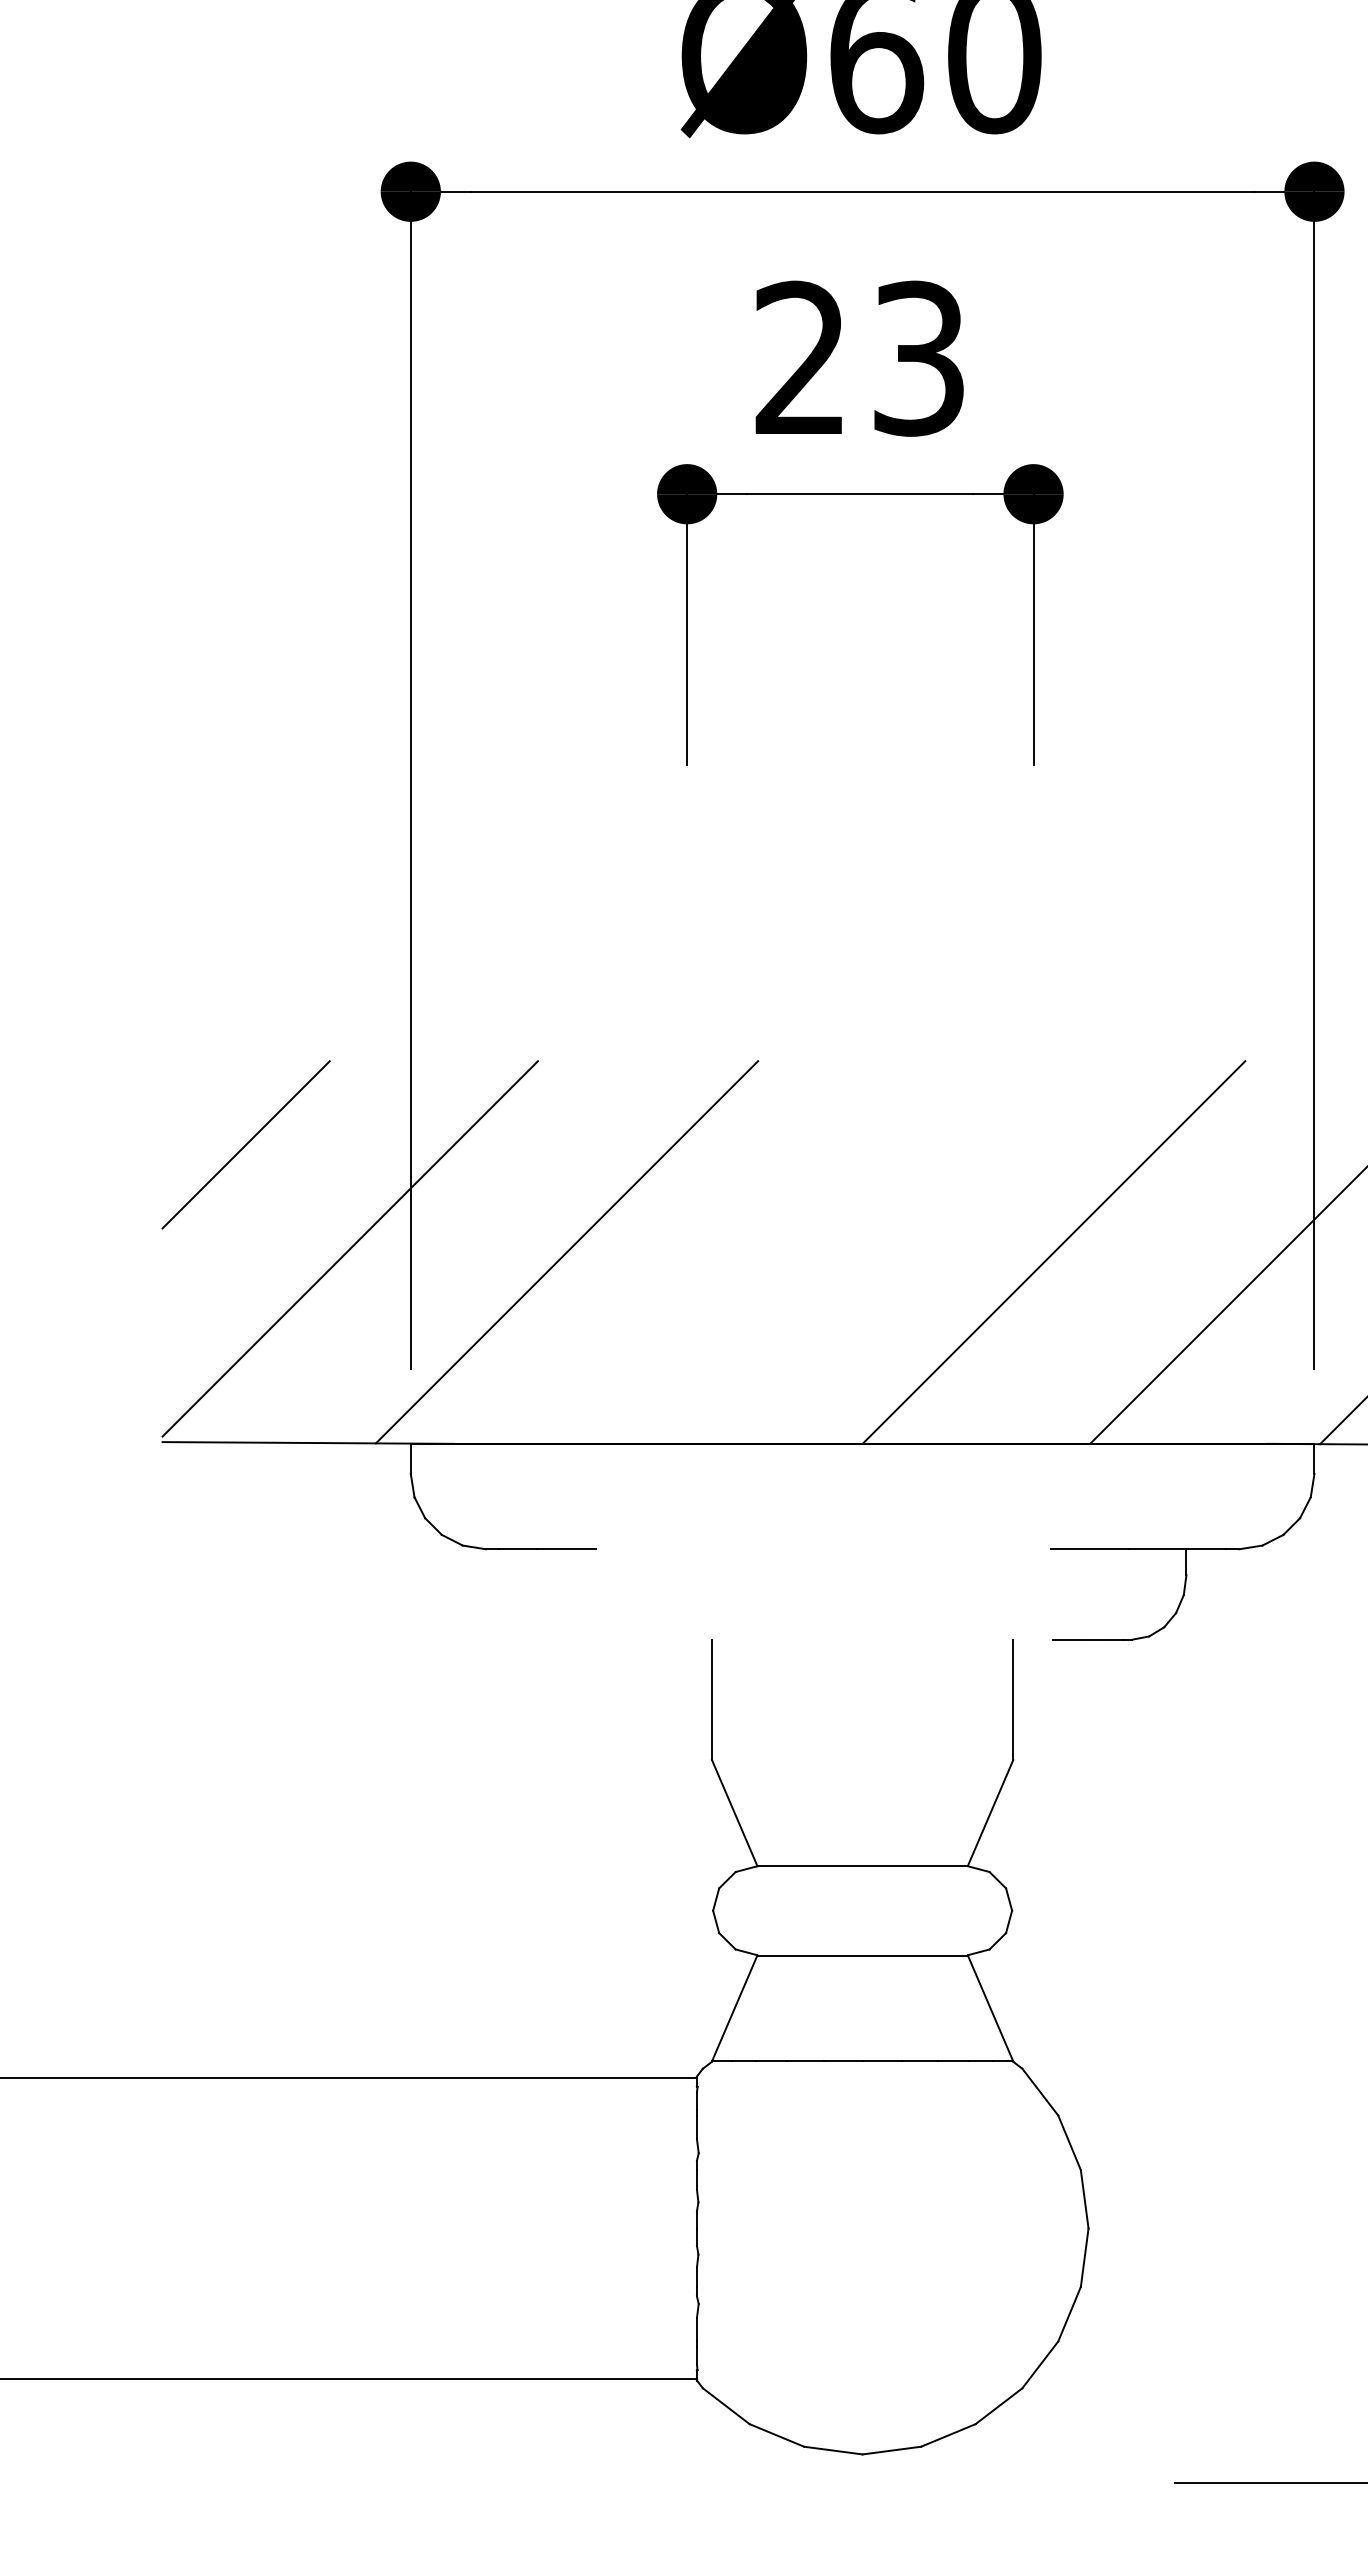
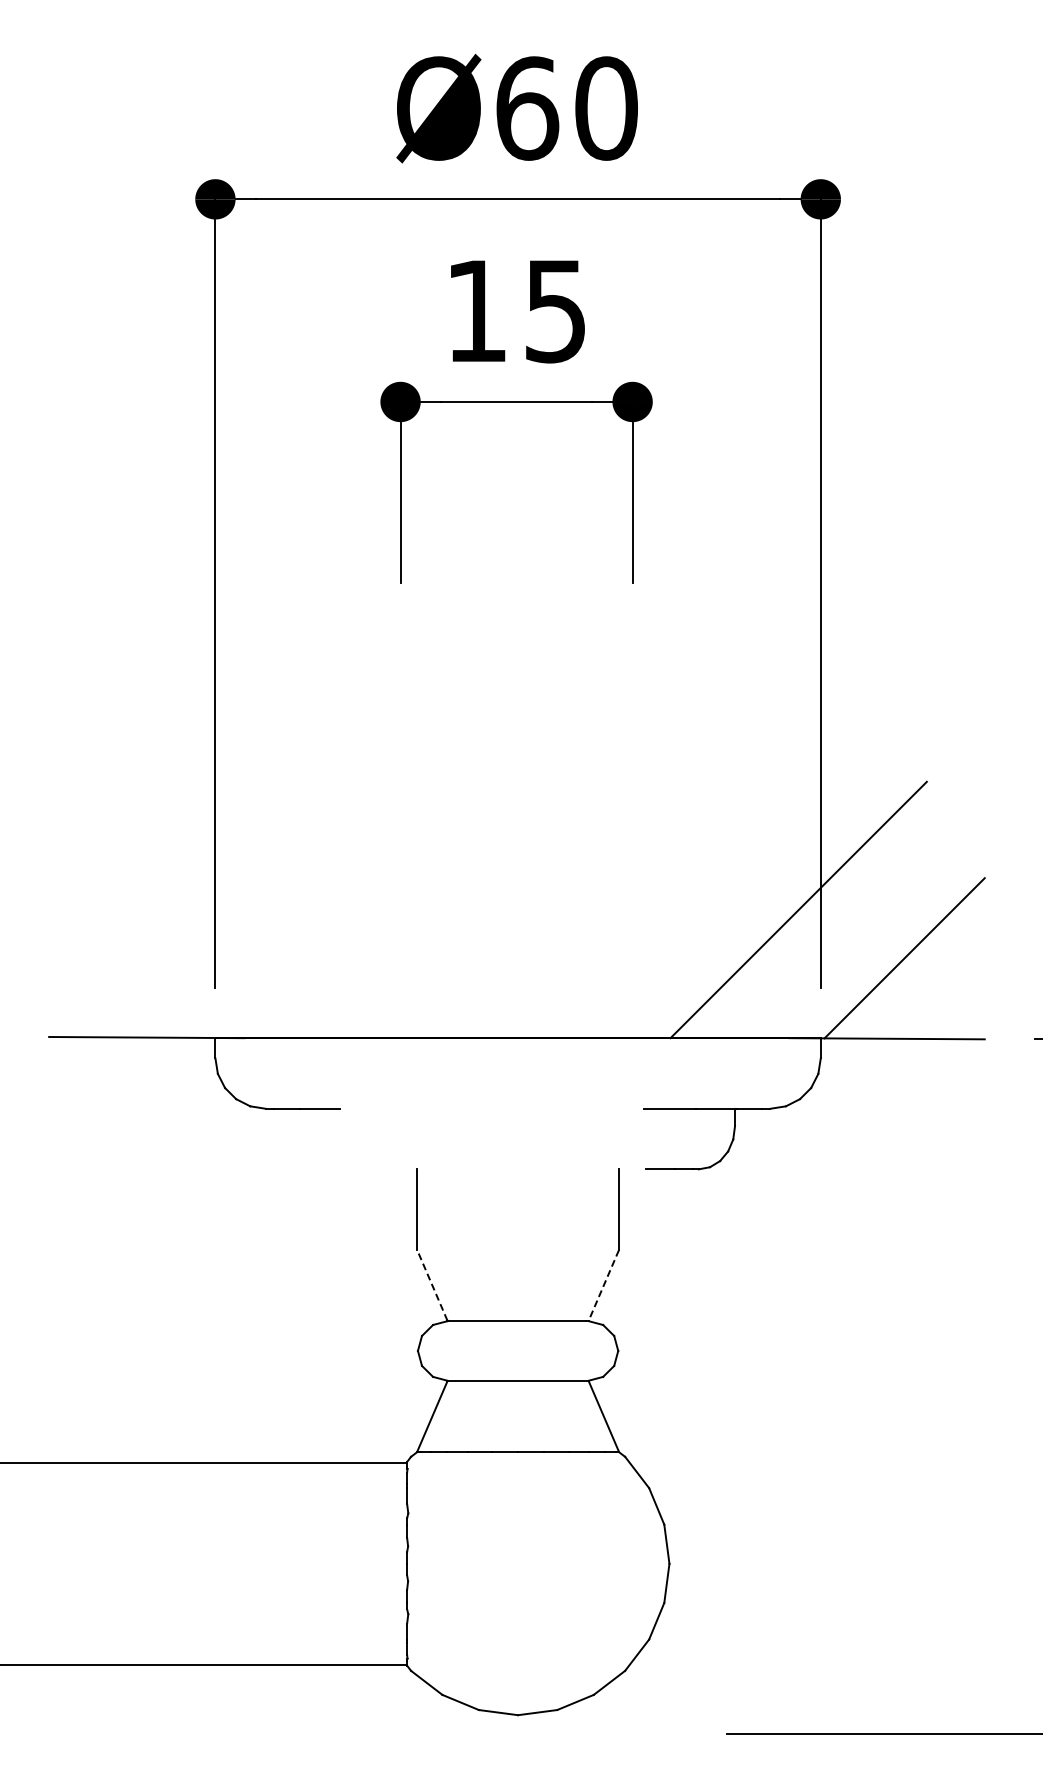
text: (858, 359) -> (515, 311), 23 -> 15
line: (246, 1144) -> (105, 837), removed
line: (349, 1248) -> (174, 907), removed
line: (567, 1251) -> (320, 909), removed
line: (1054, 1251) -> (646, 909), removed
line: (734, 1811) -> (432, 1284), solid -> dashed
line: (990, 1813) -> (603, 1285), solid -> dashed

